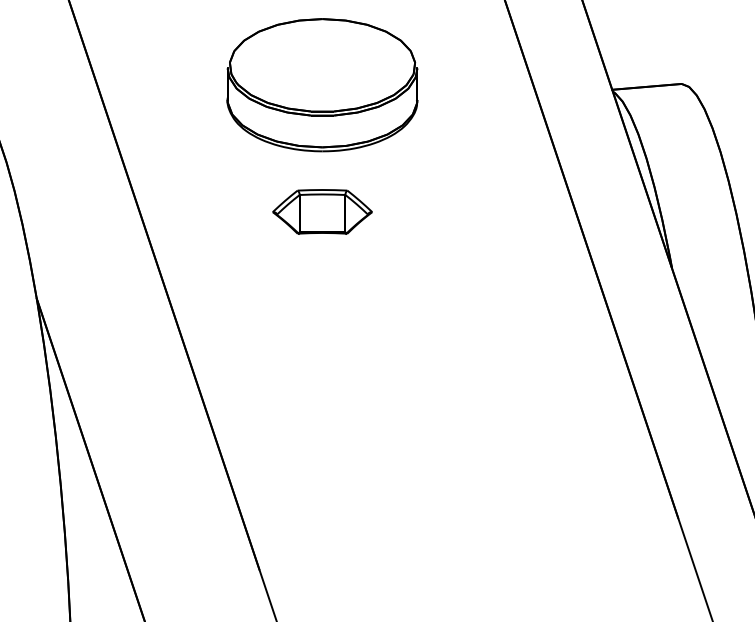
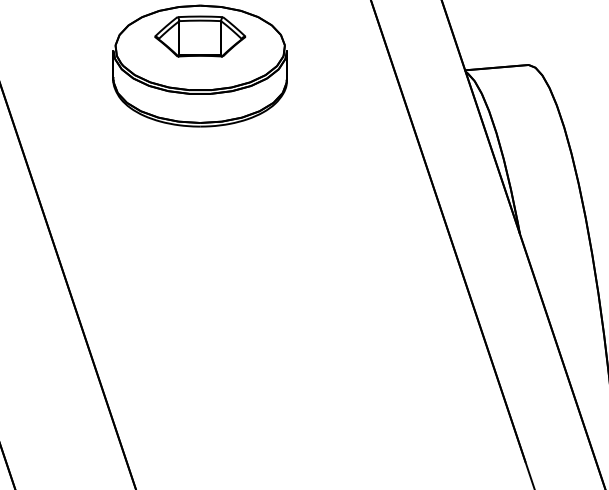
part: (322, 211) -> (200, 36), moved

